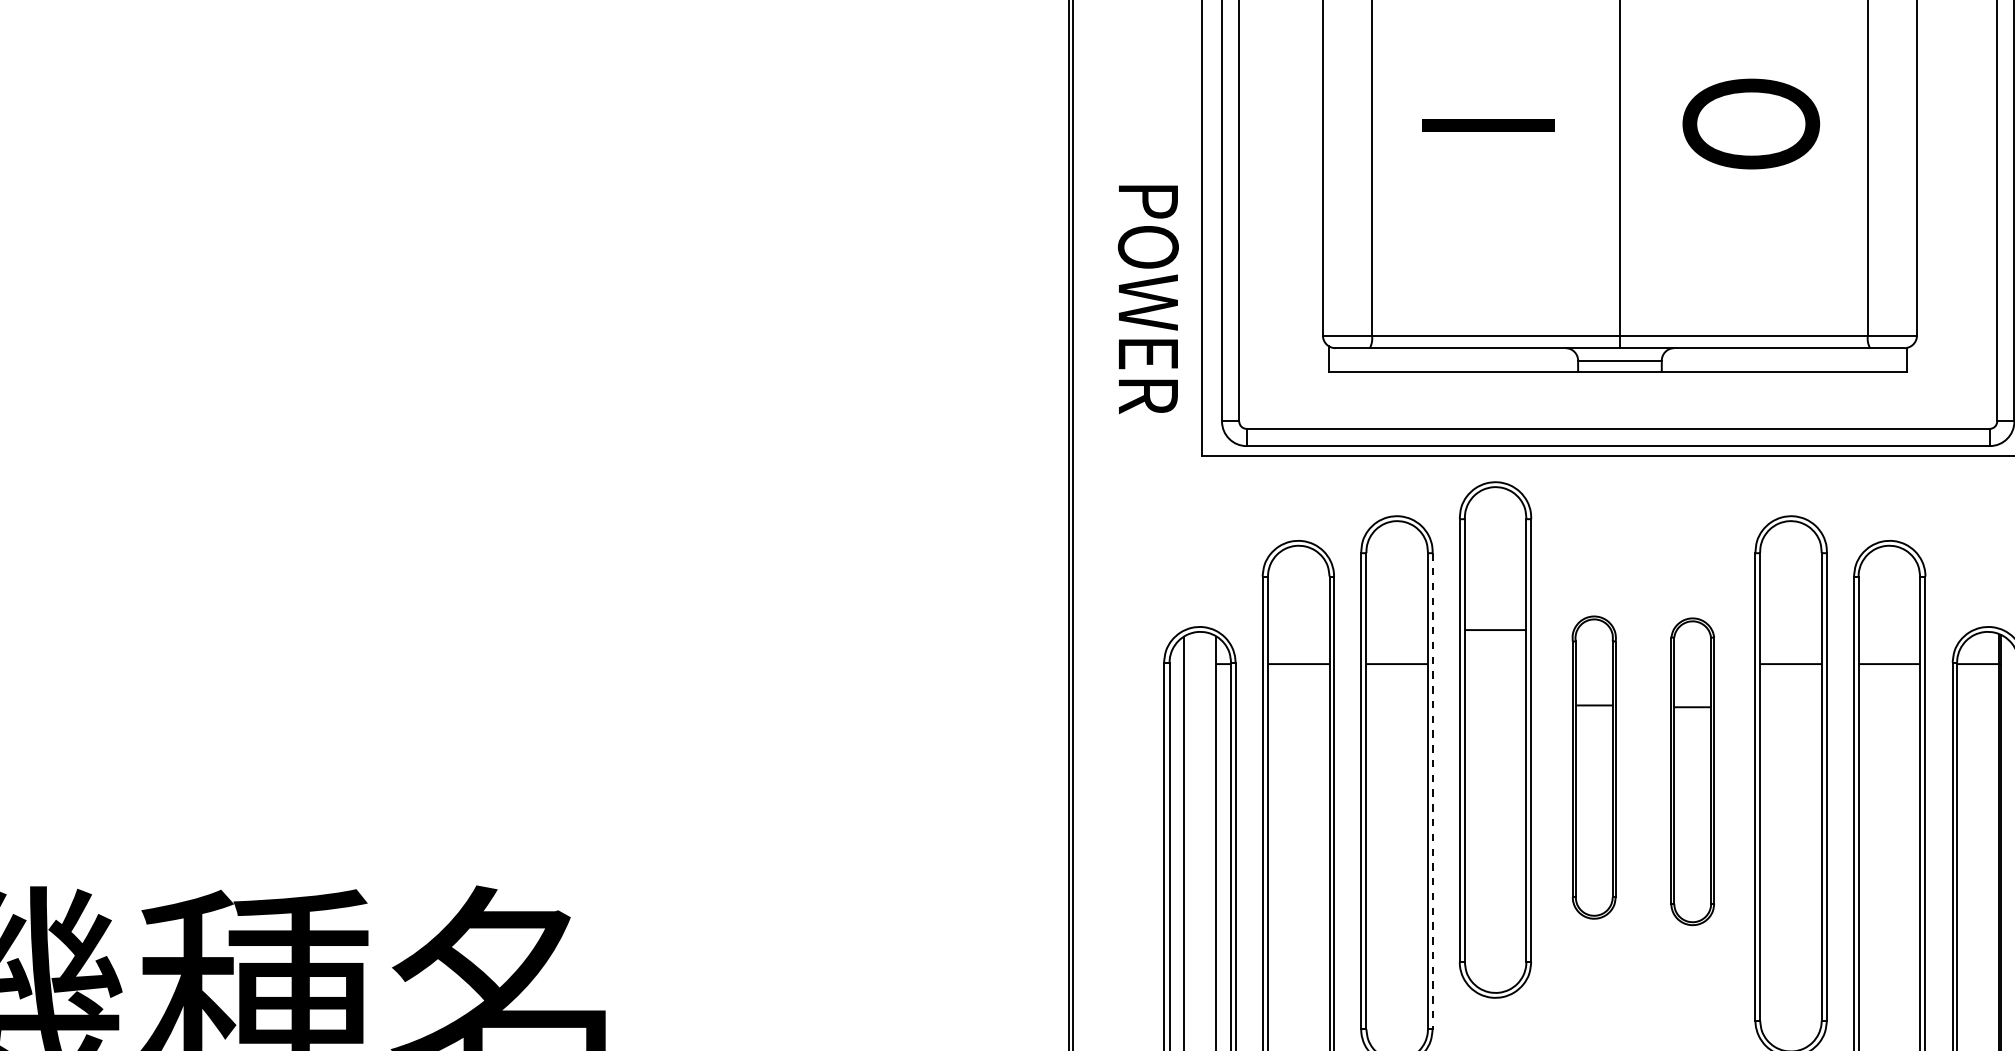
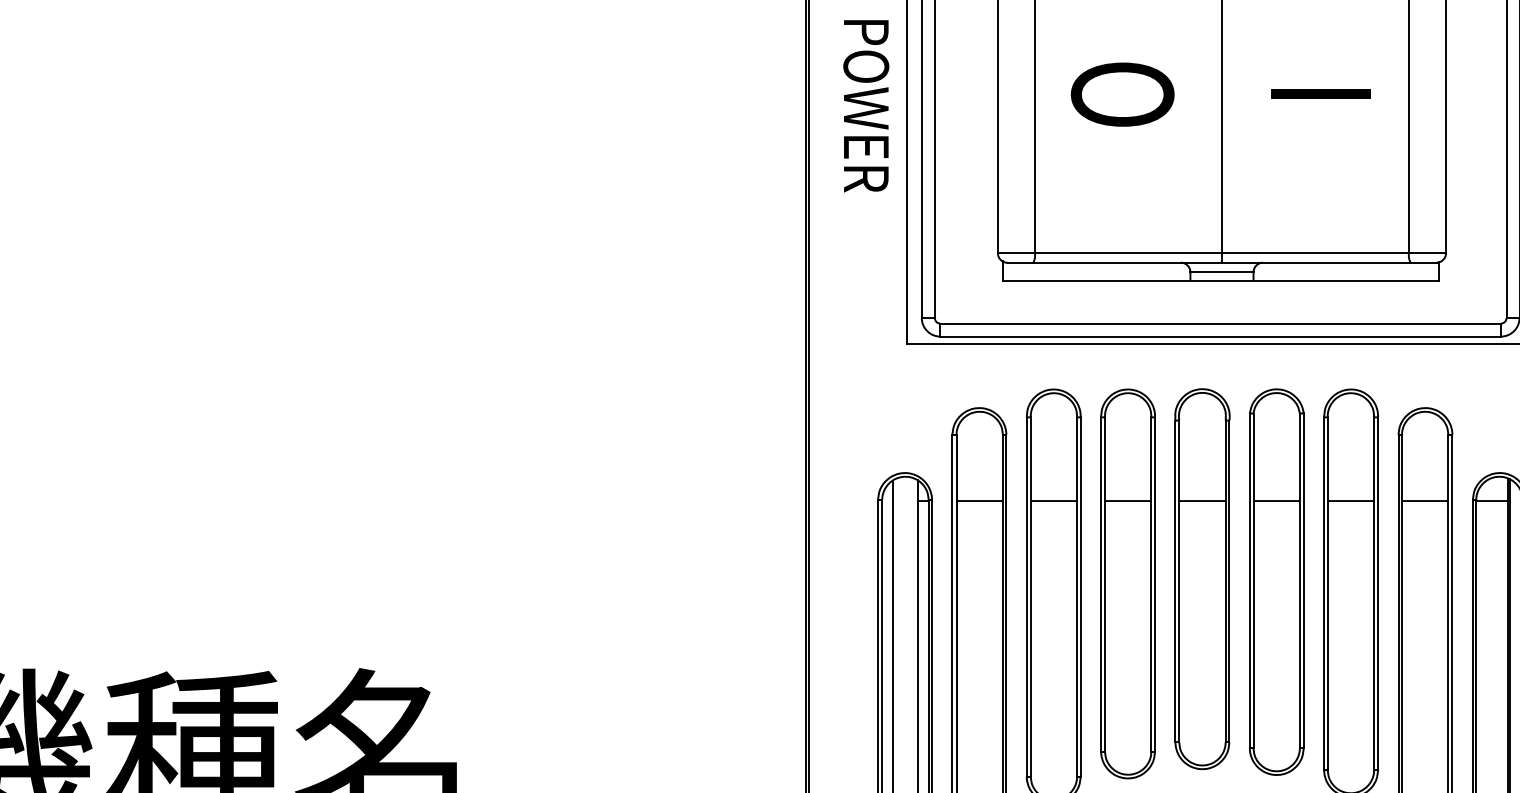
text: (1751, 123) -> (1321, 93), O -> I
text: (1488, 124) -> (1122, 94), I -> O
text: (1147, 299) -> (865, 106), moved
part: (1495, 739) -> (1128, 583), moved
part: (1594, 767) -> (1202, 579), size x1.67
part: (1692, 771) -> (1276, 582), size x1.67
line: (1432, 791) -> (1080, 597), dashed -> solid

